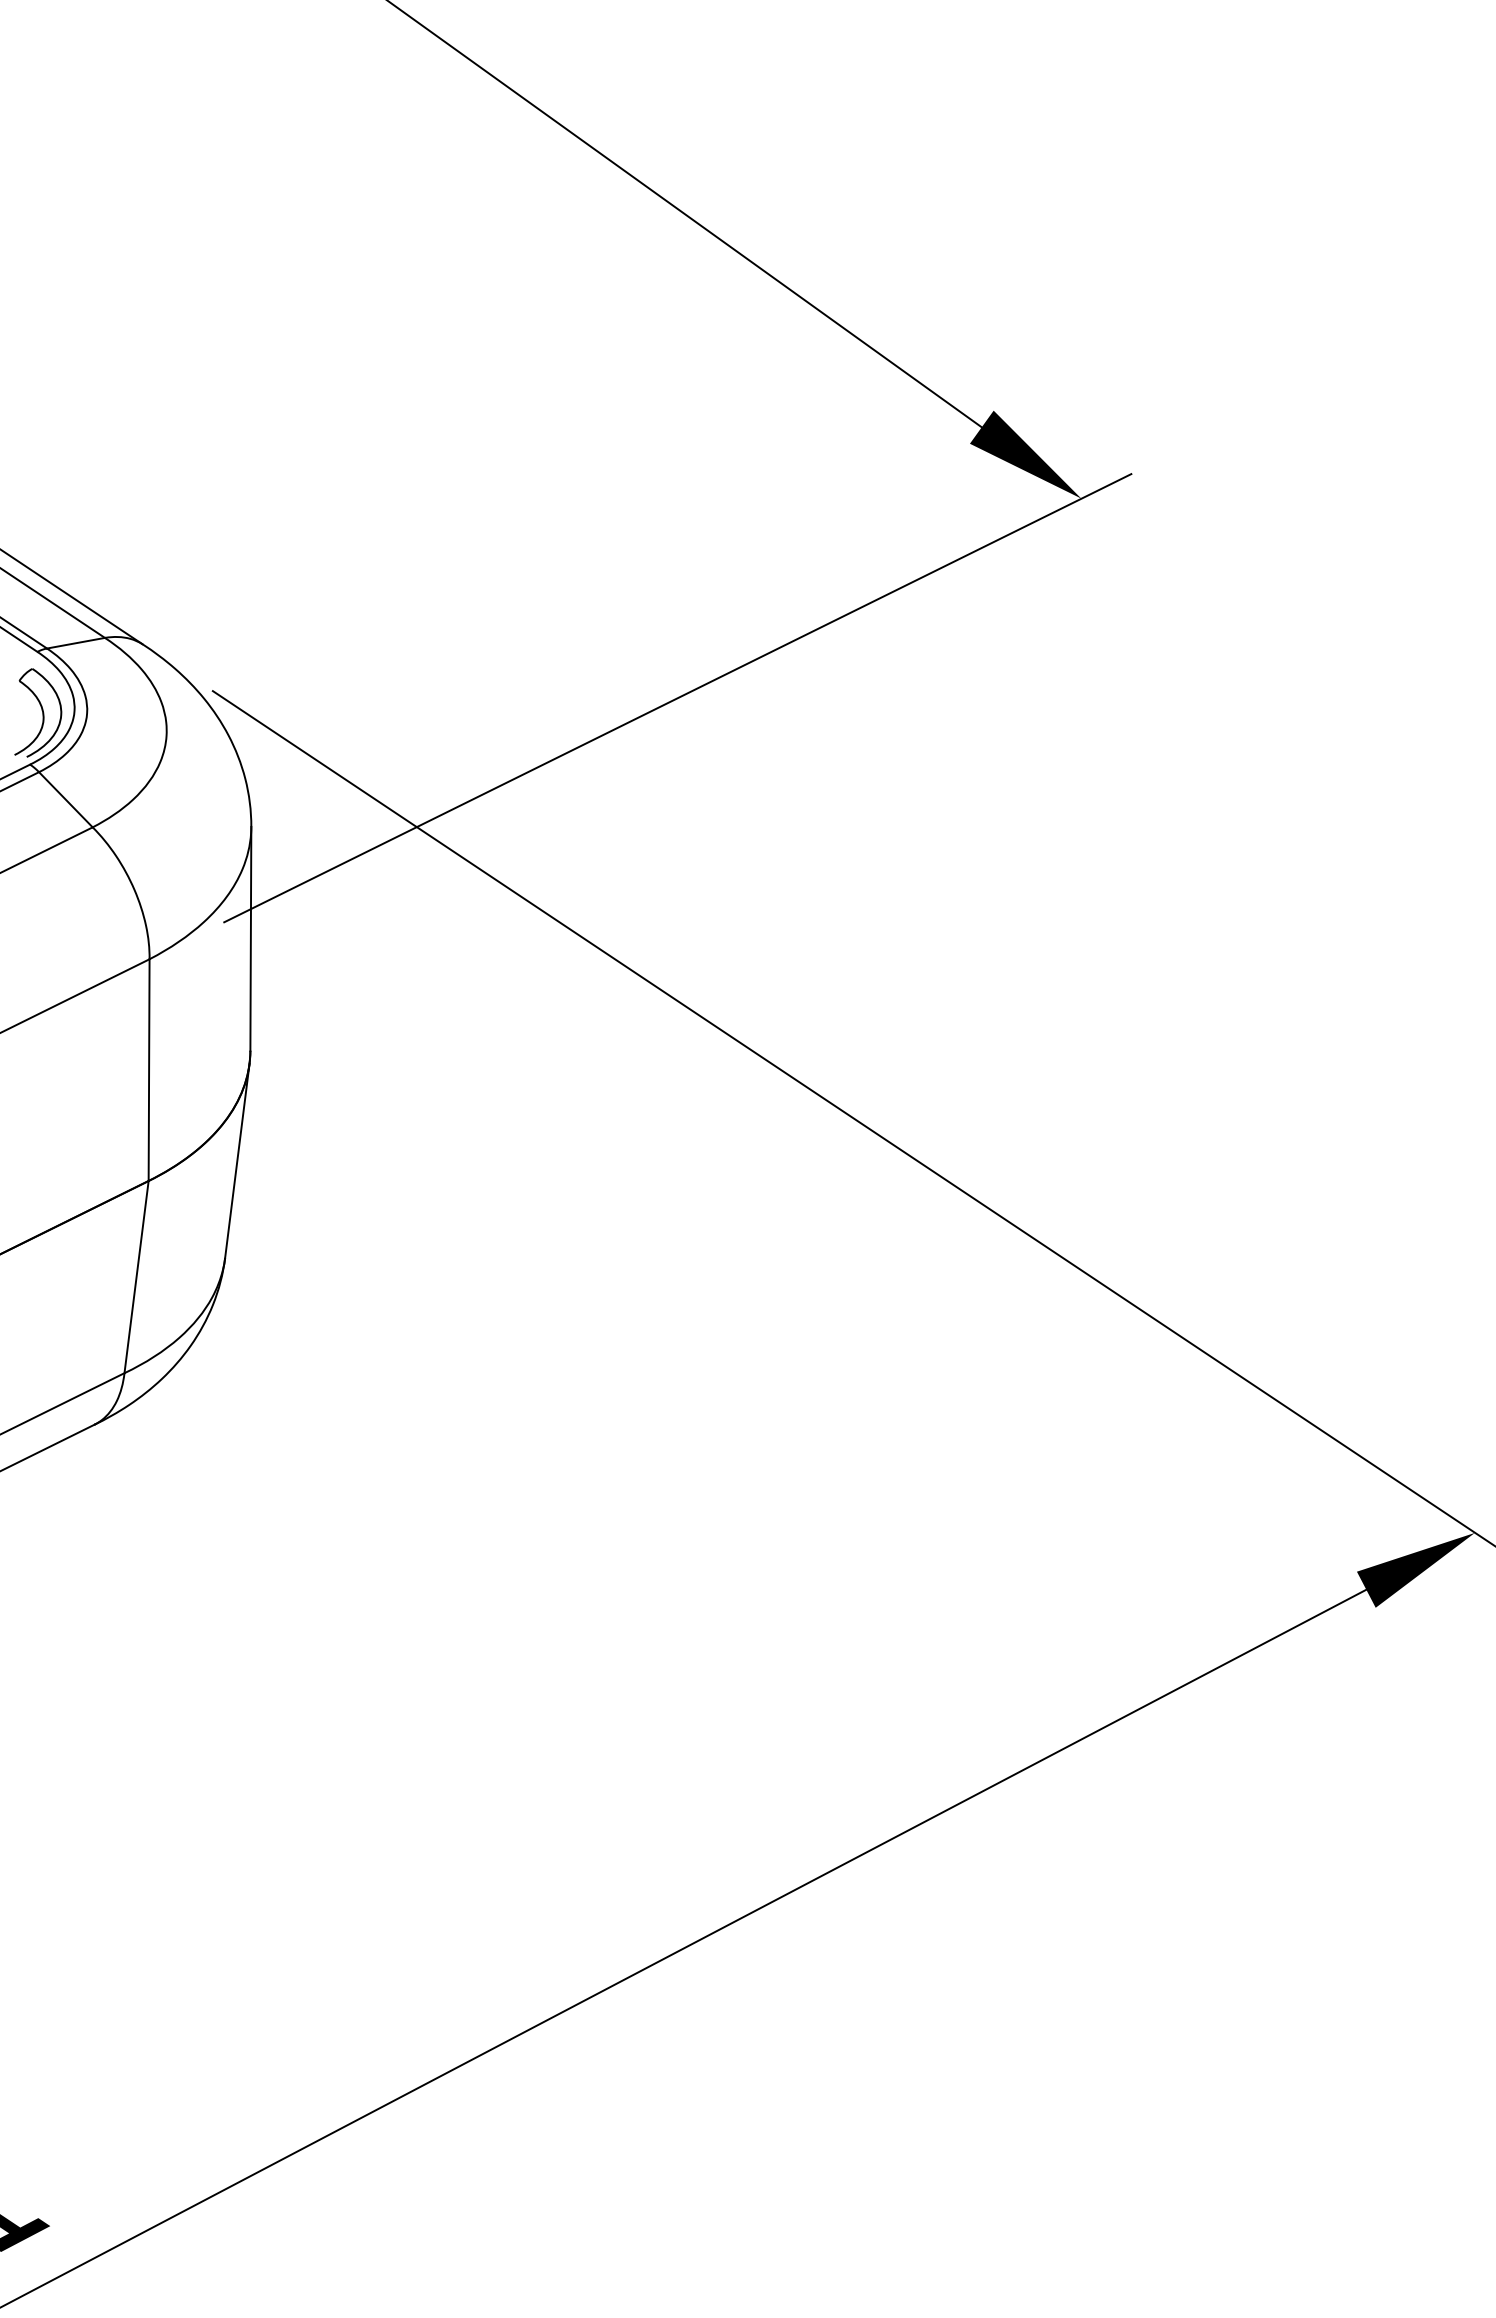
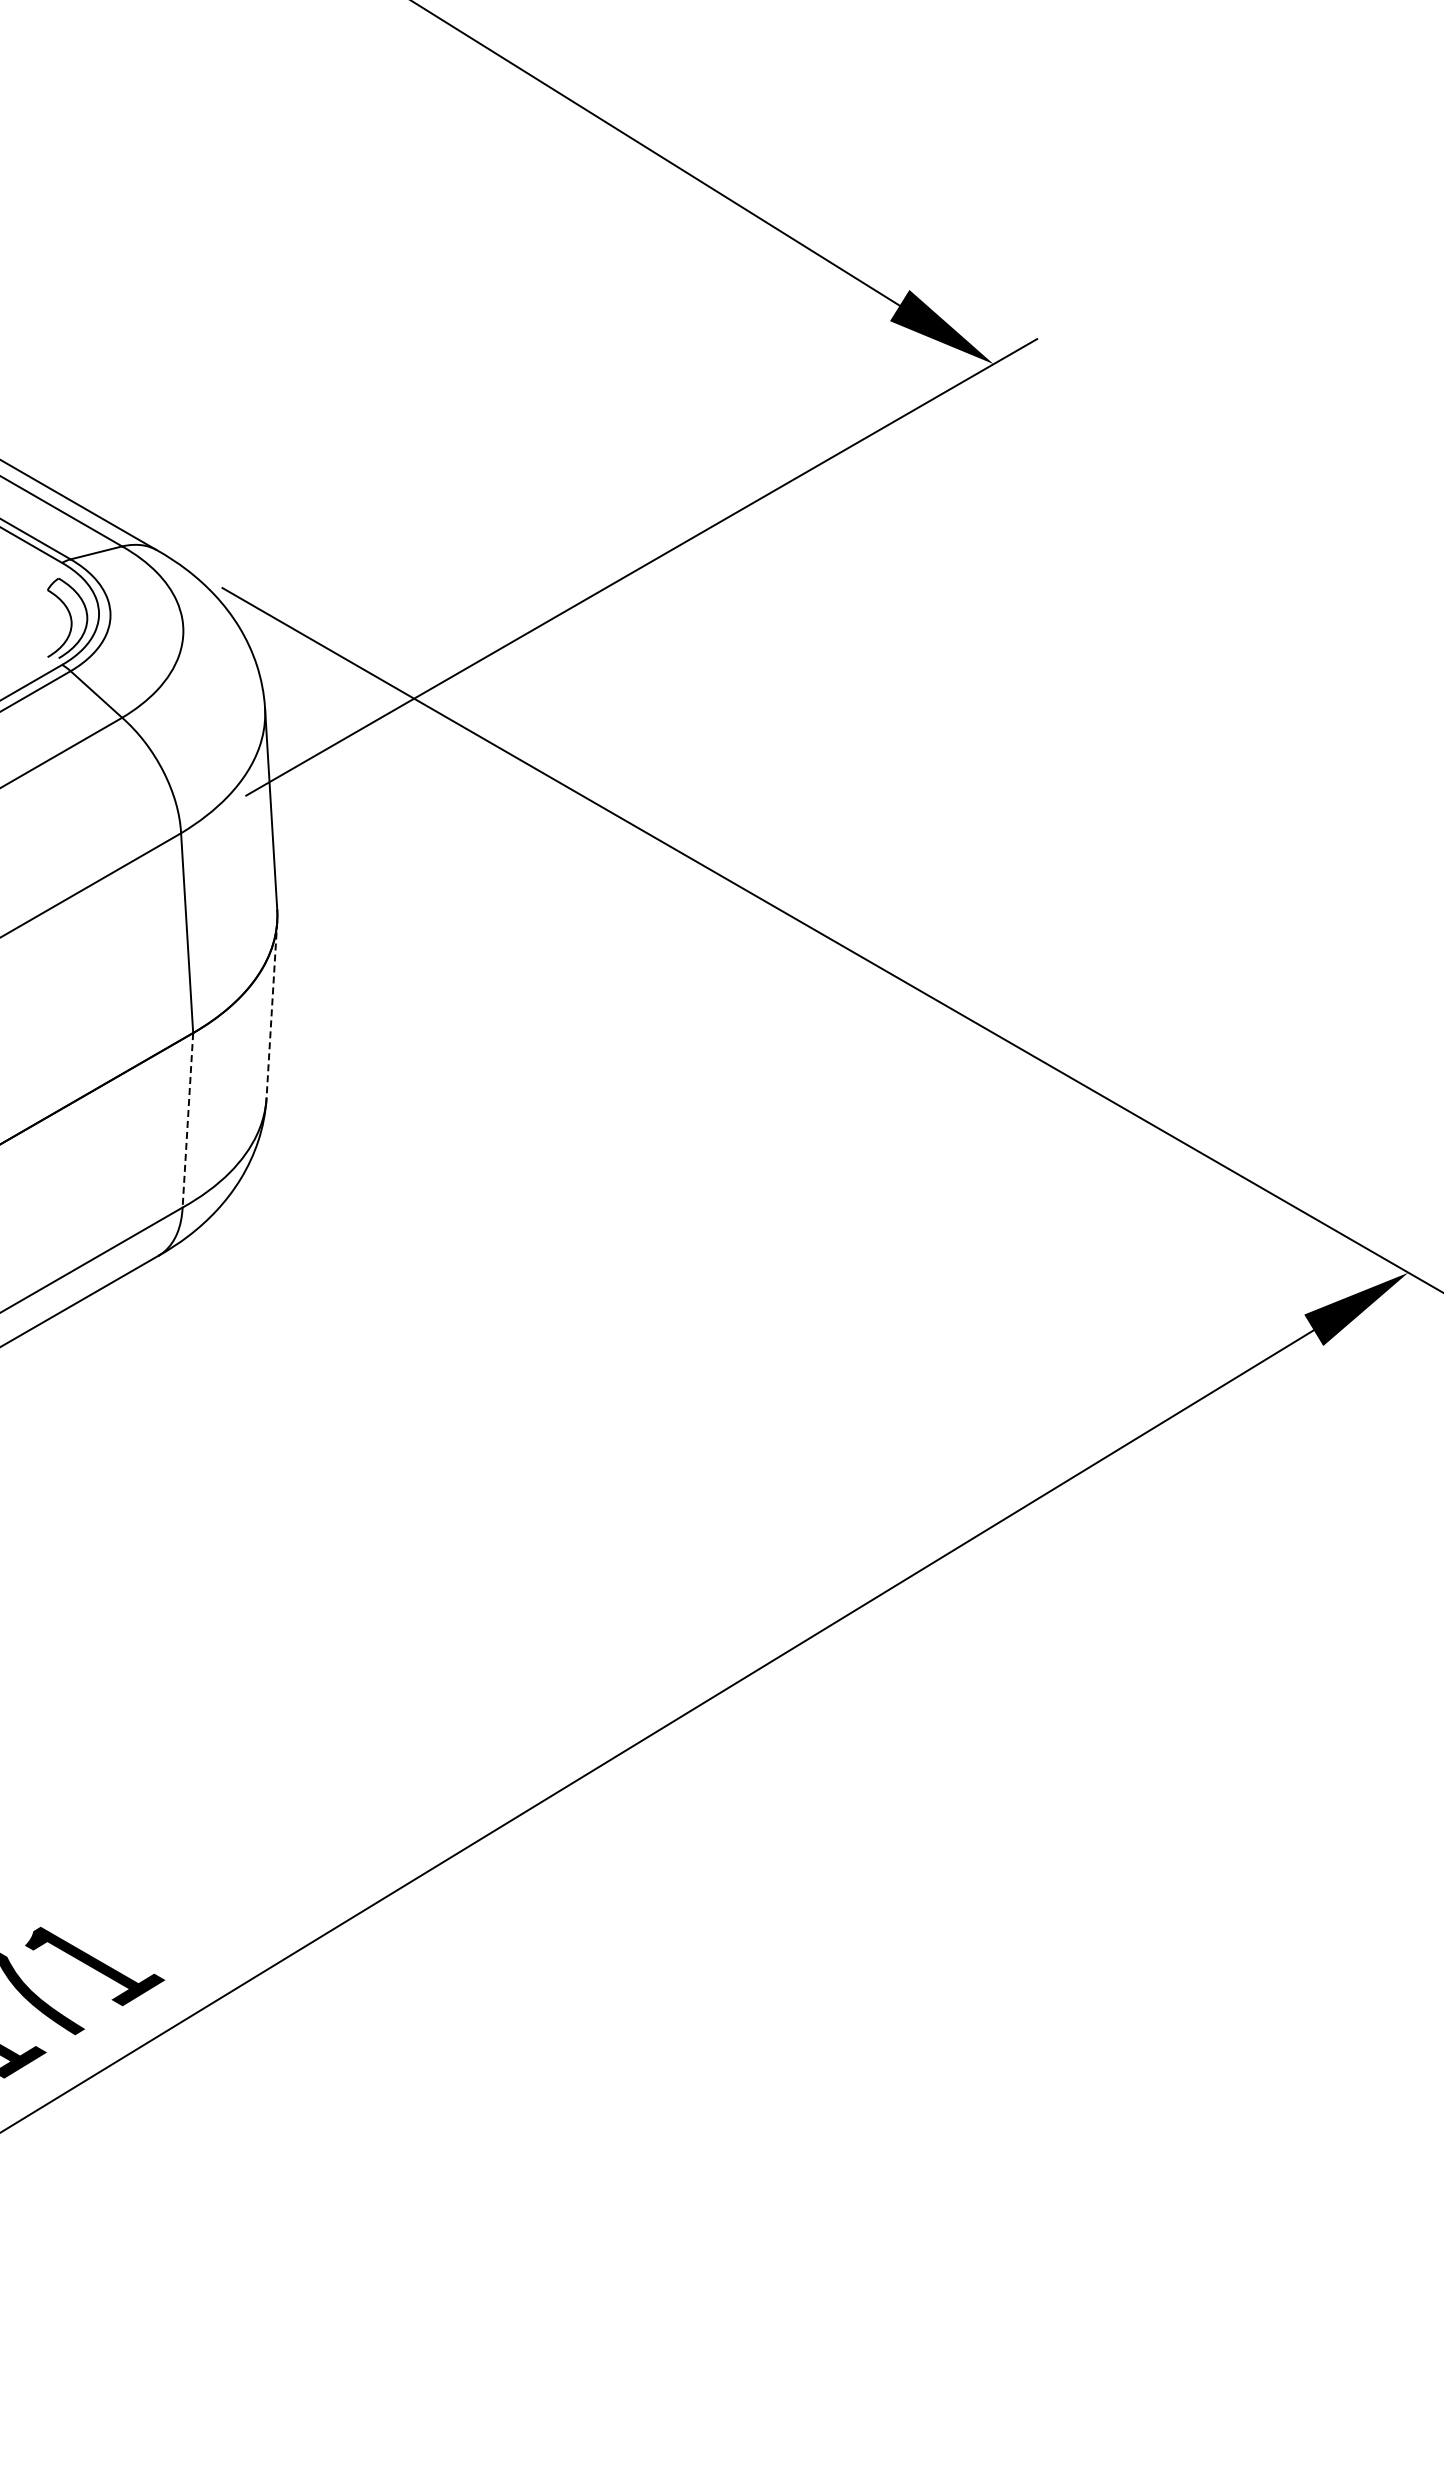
line: (236, 1161) -> (271, 1010), solid -> dashed
line: (136, 1277) -> (187, 1120), solid -> dashed

